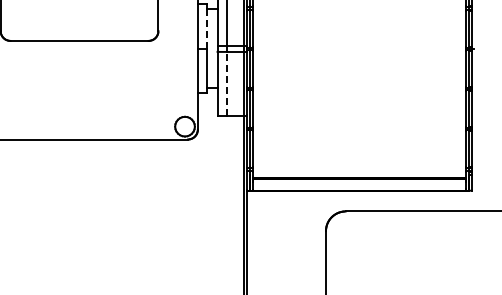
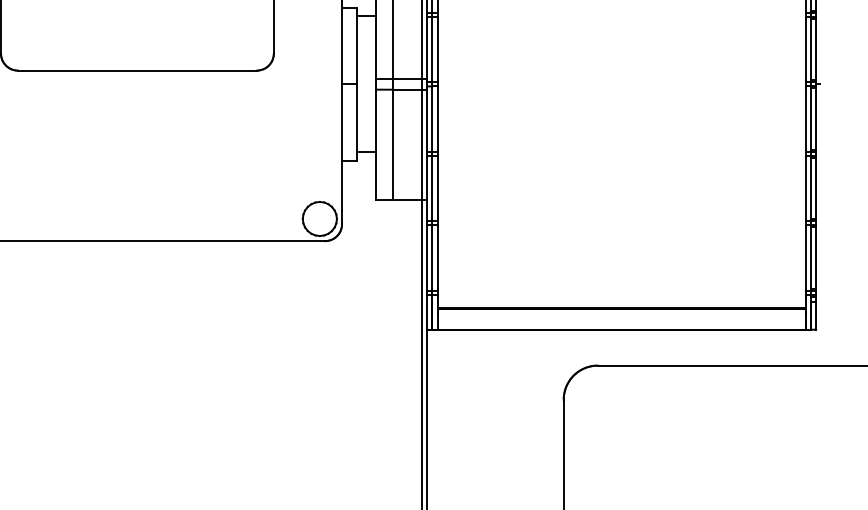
line: (206, 29) -> (357, 50), dashed -> solid
line: (227, 83) -> (393, 144), dashed -> solid

